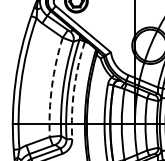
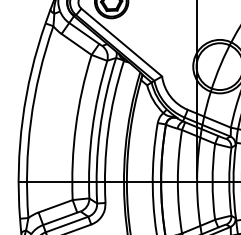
arc: (51, 86) -> (75, 126), dashed -> solid
arc: (74, 89) -> (108, 130), dashed -> solid

